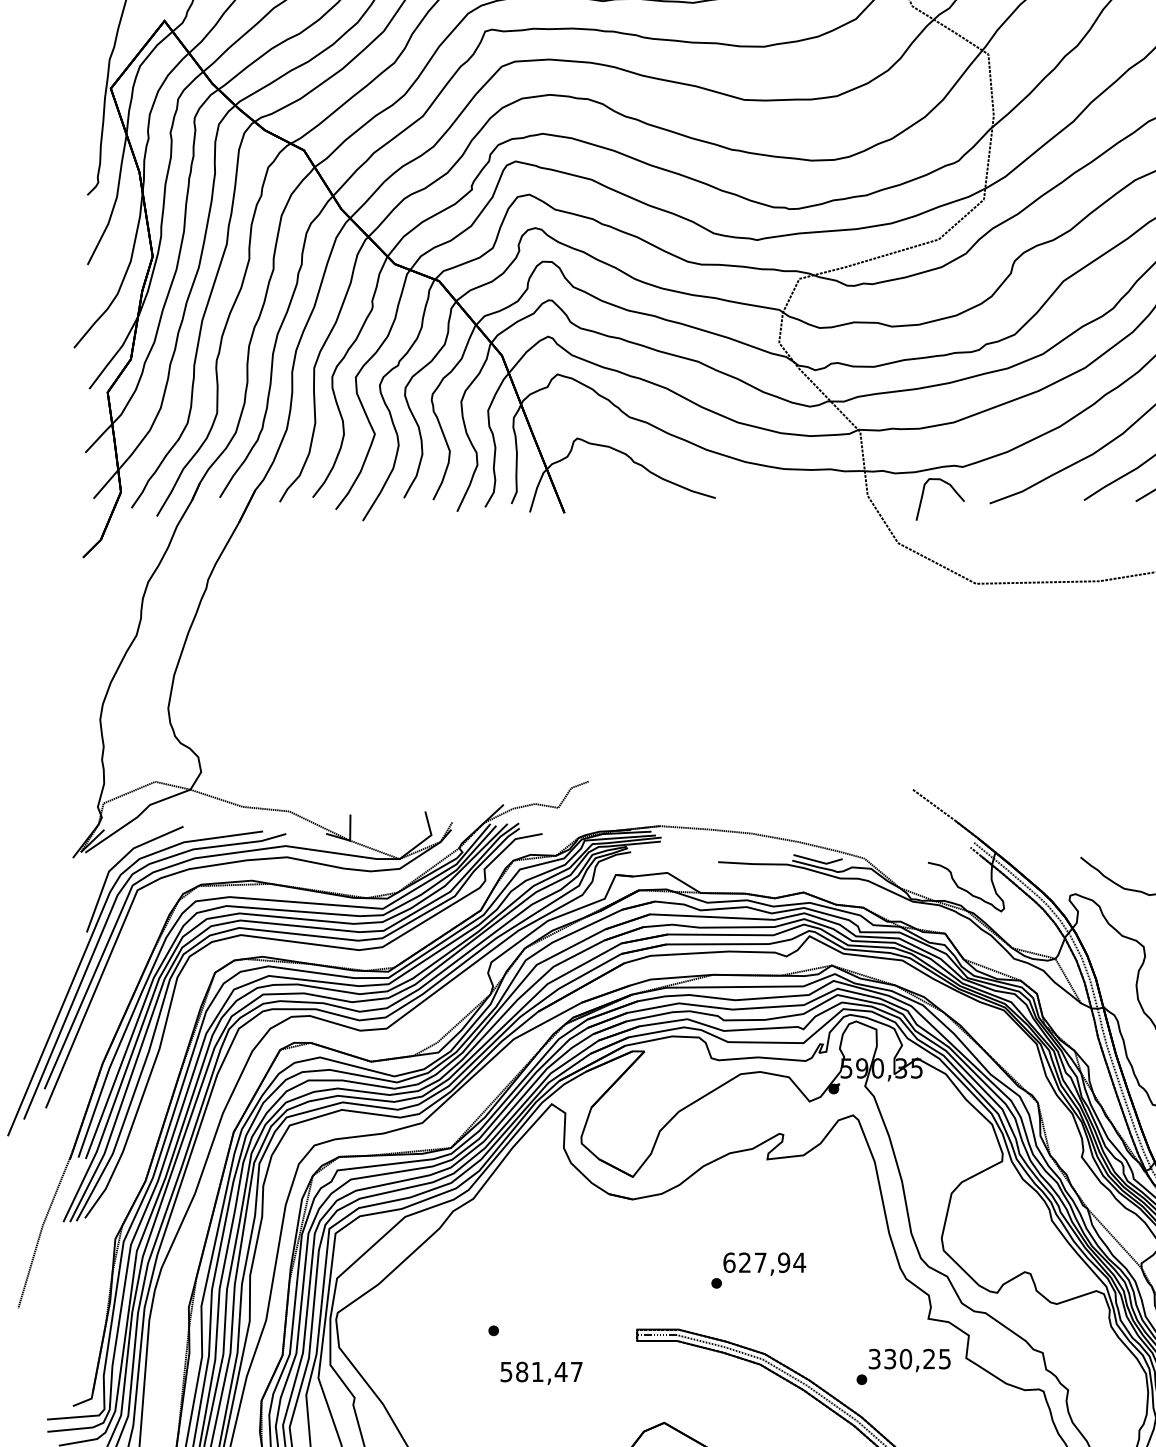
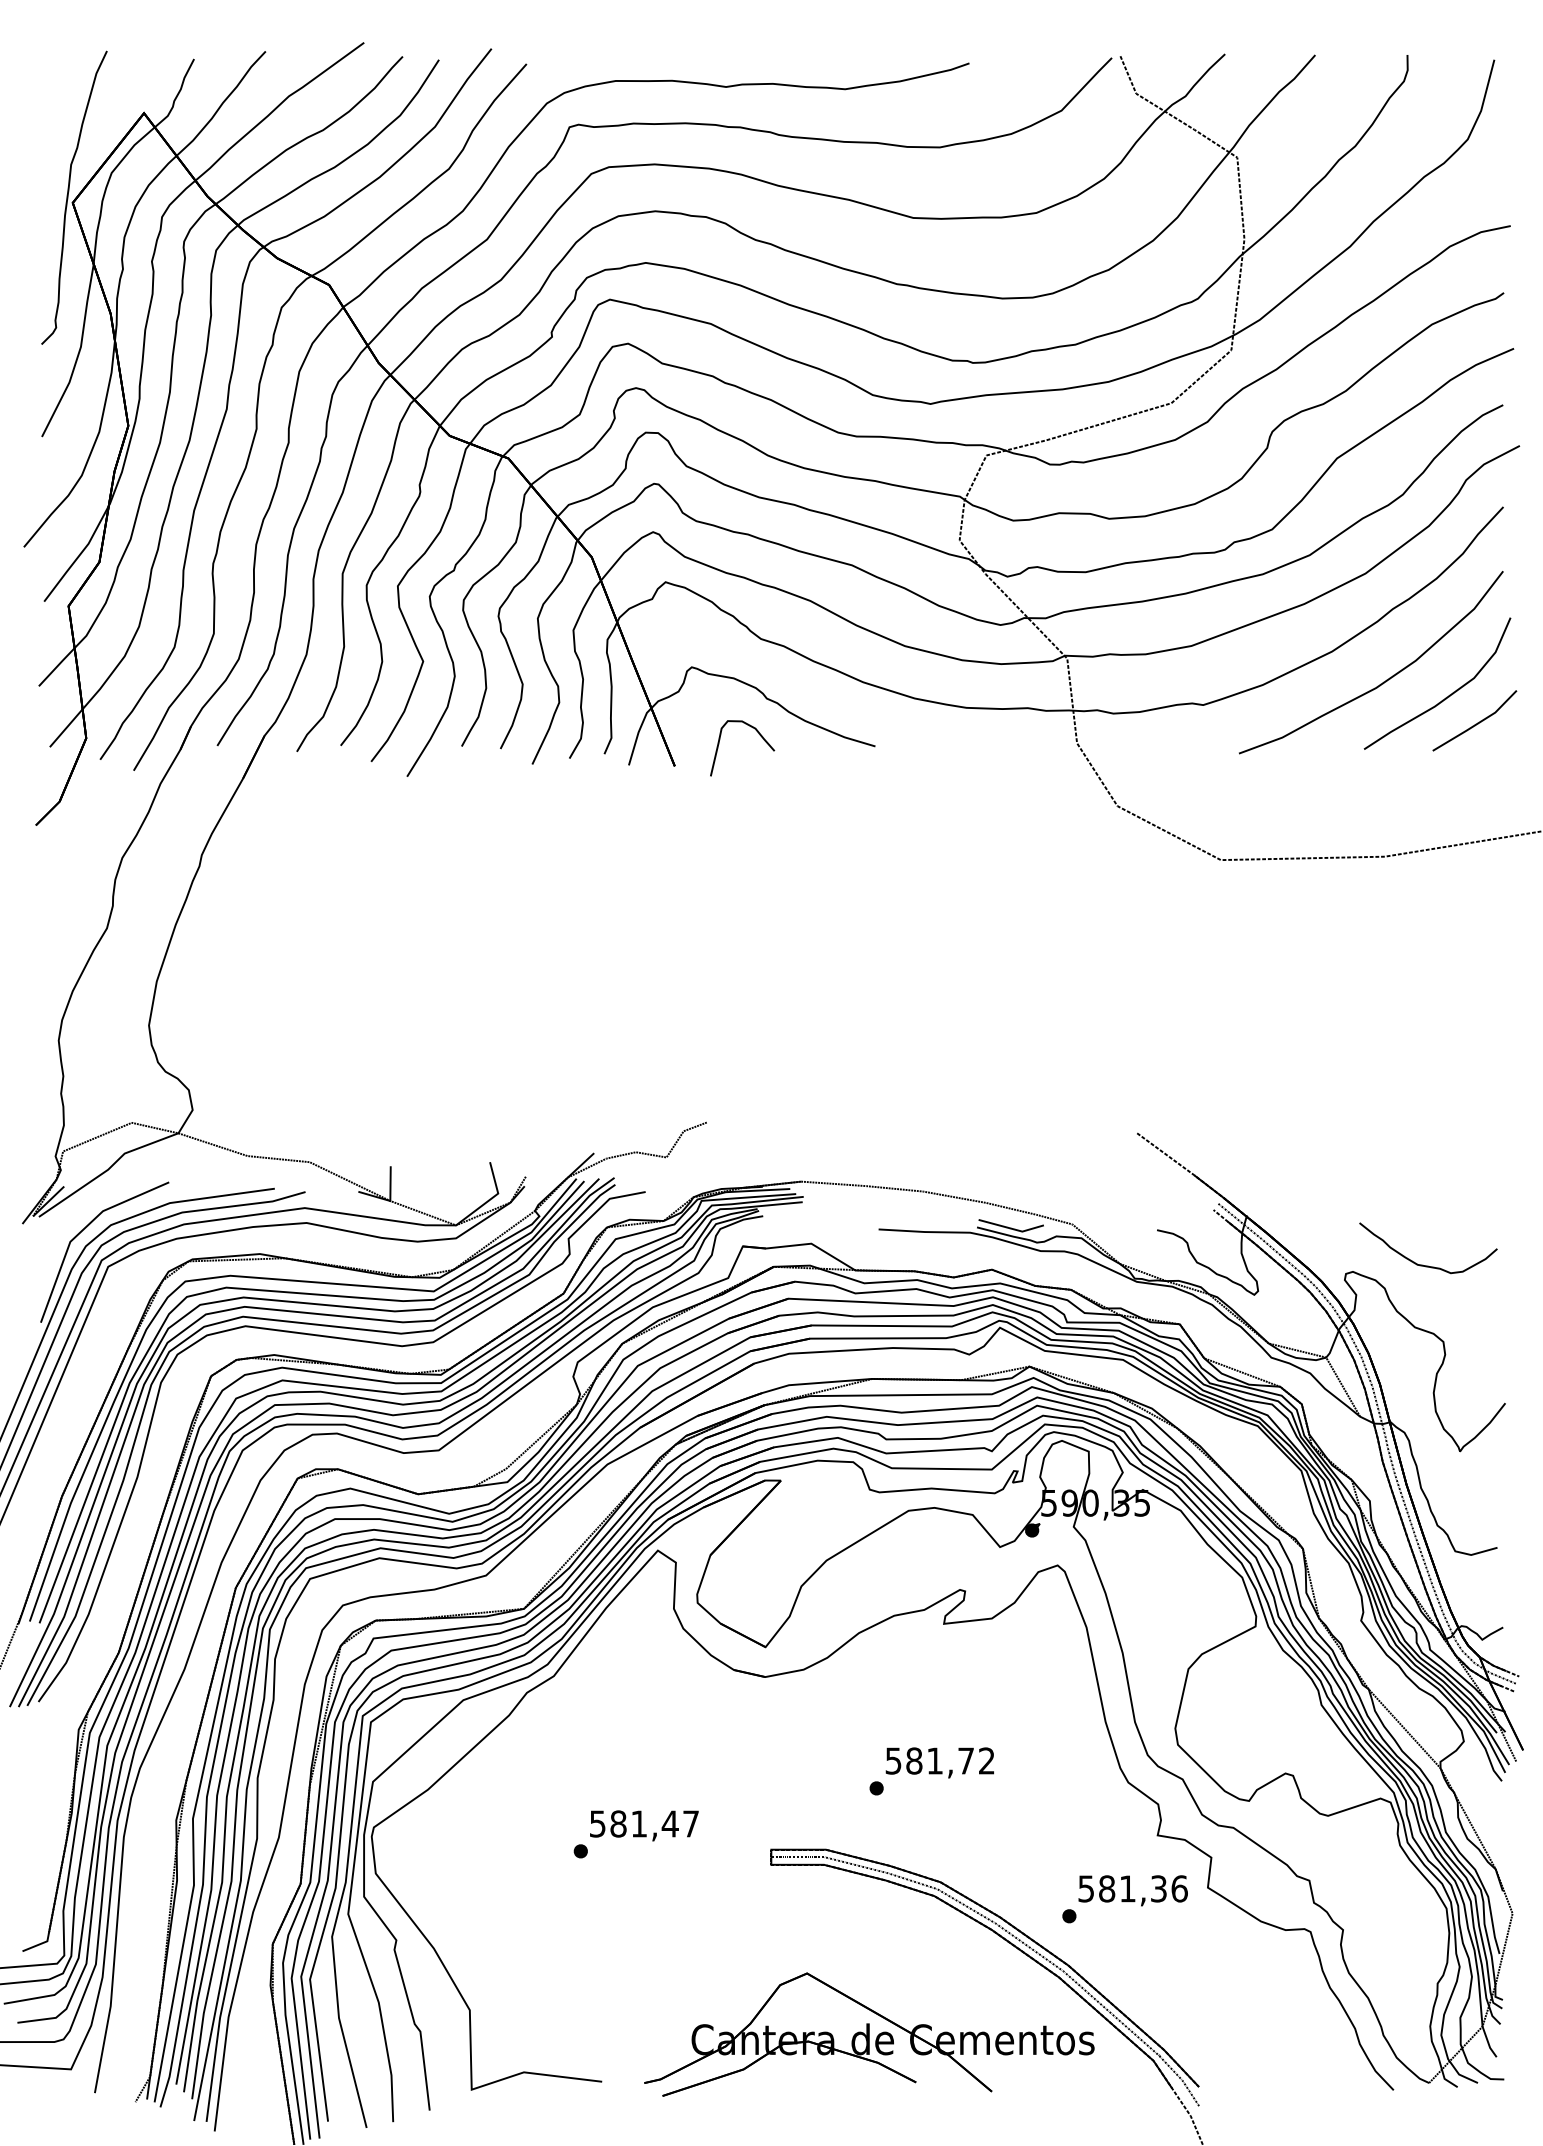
curve: (953, 489) -> (759, 735), moved
text: (764, 1262) -> (940, 1760), 627,94 -> 581,72
text: (910, 1358) -> (1133, 1888), 330,25 -> 581,36
text: (541, 1373) -> (644, 1825), moved

